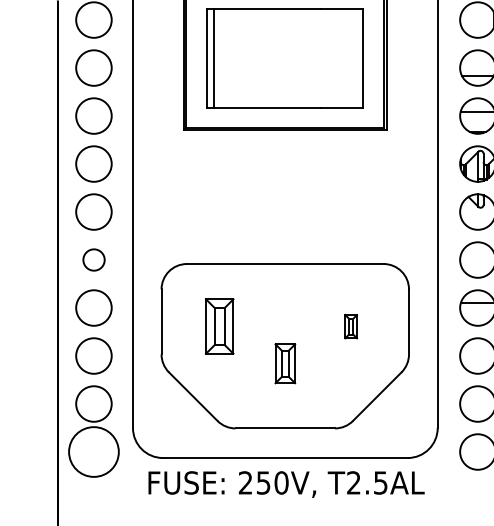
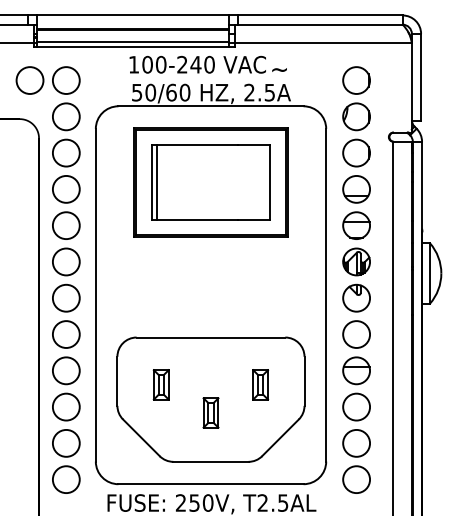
circle: (94, 259) -> (66, 334), size x1.67
part: (218, 326) -> (160, 384), size x0.71
part: (350, 326) -> (260, 384), size x1.67
circle: (92, 451) -> (65, 479), size x0.71

